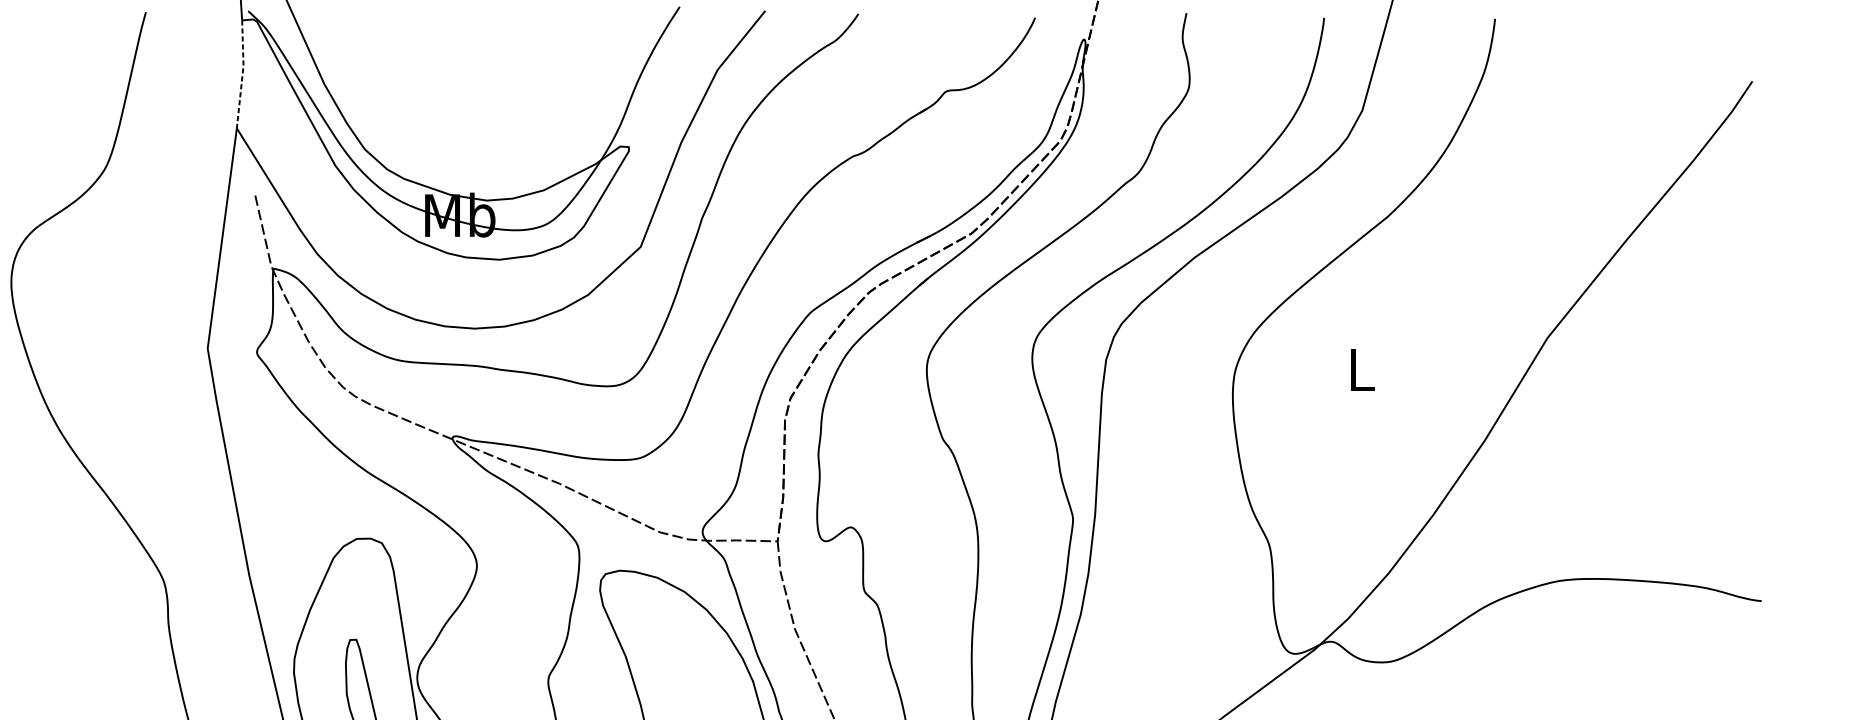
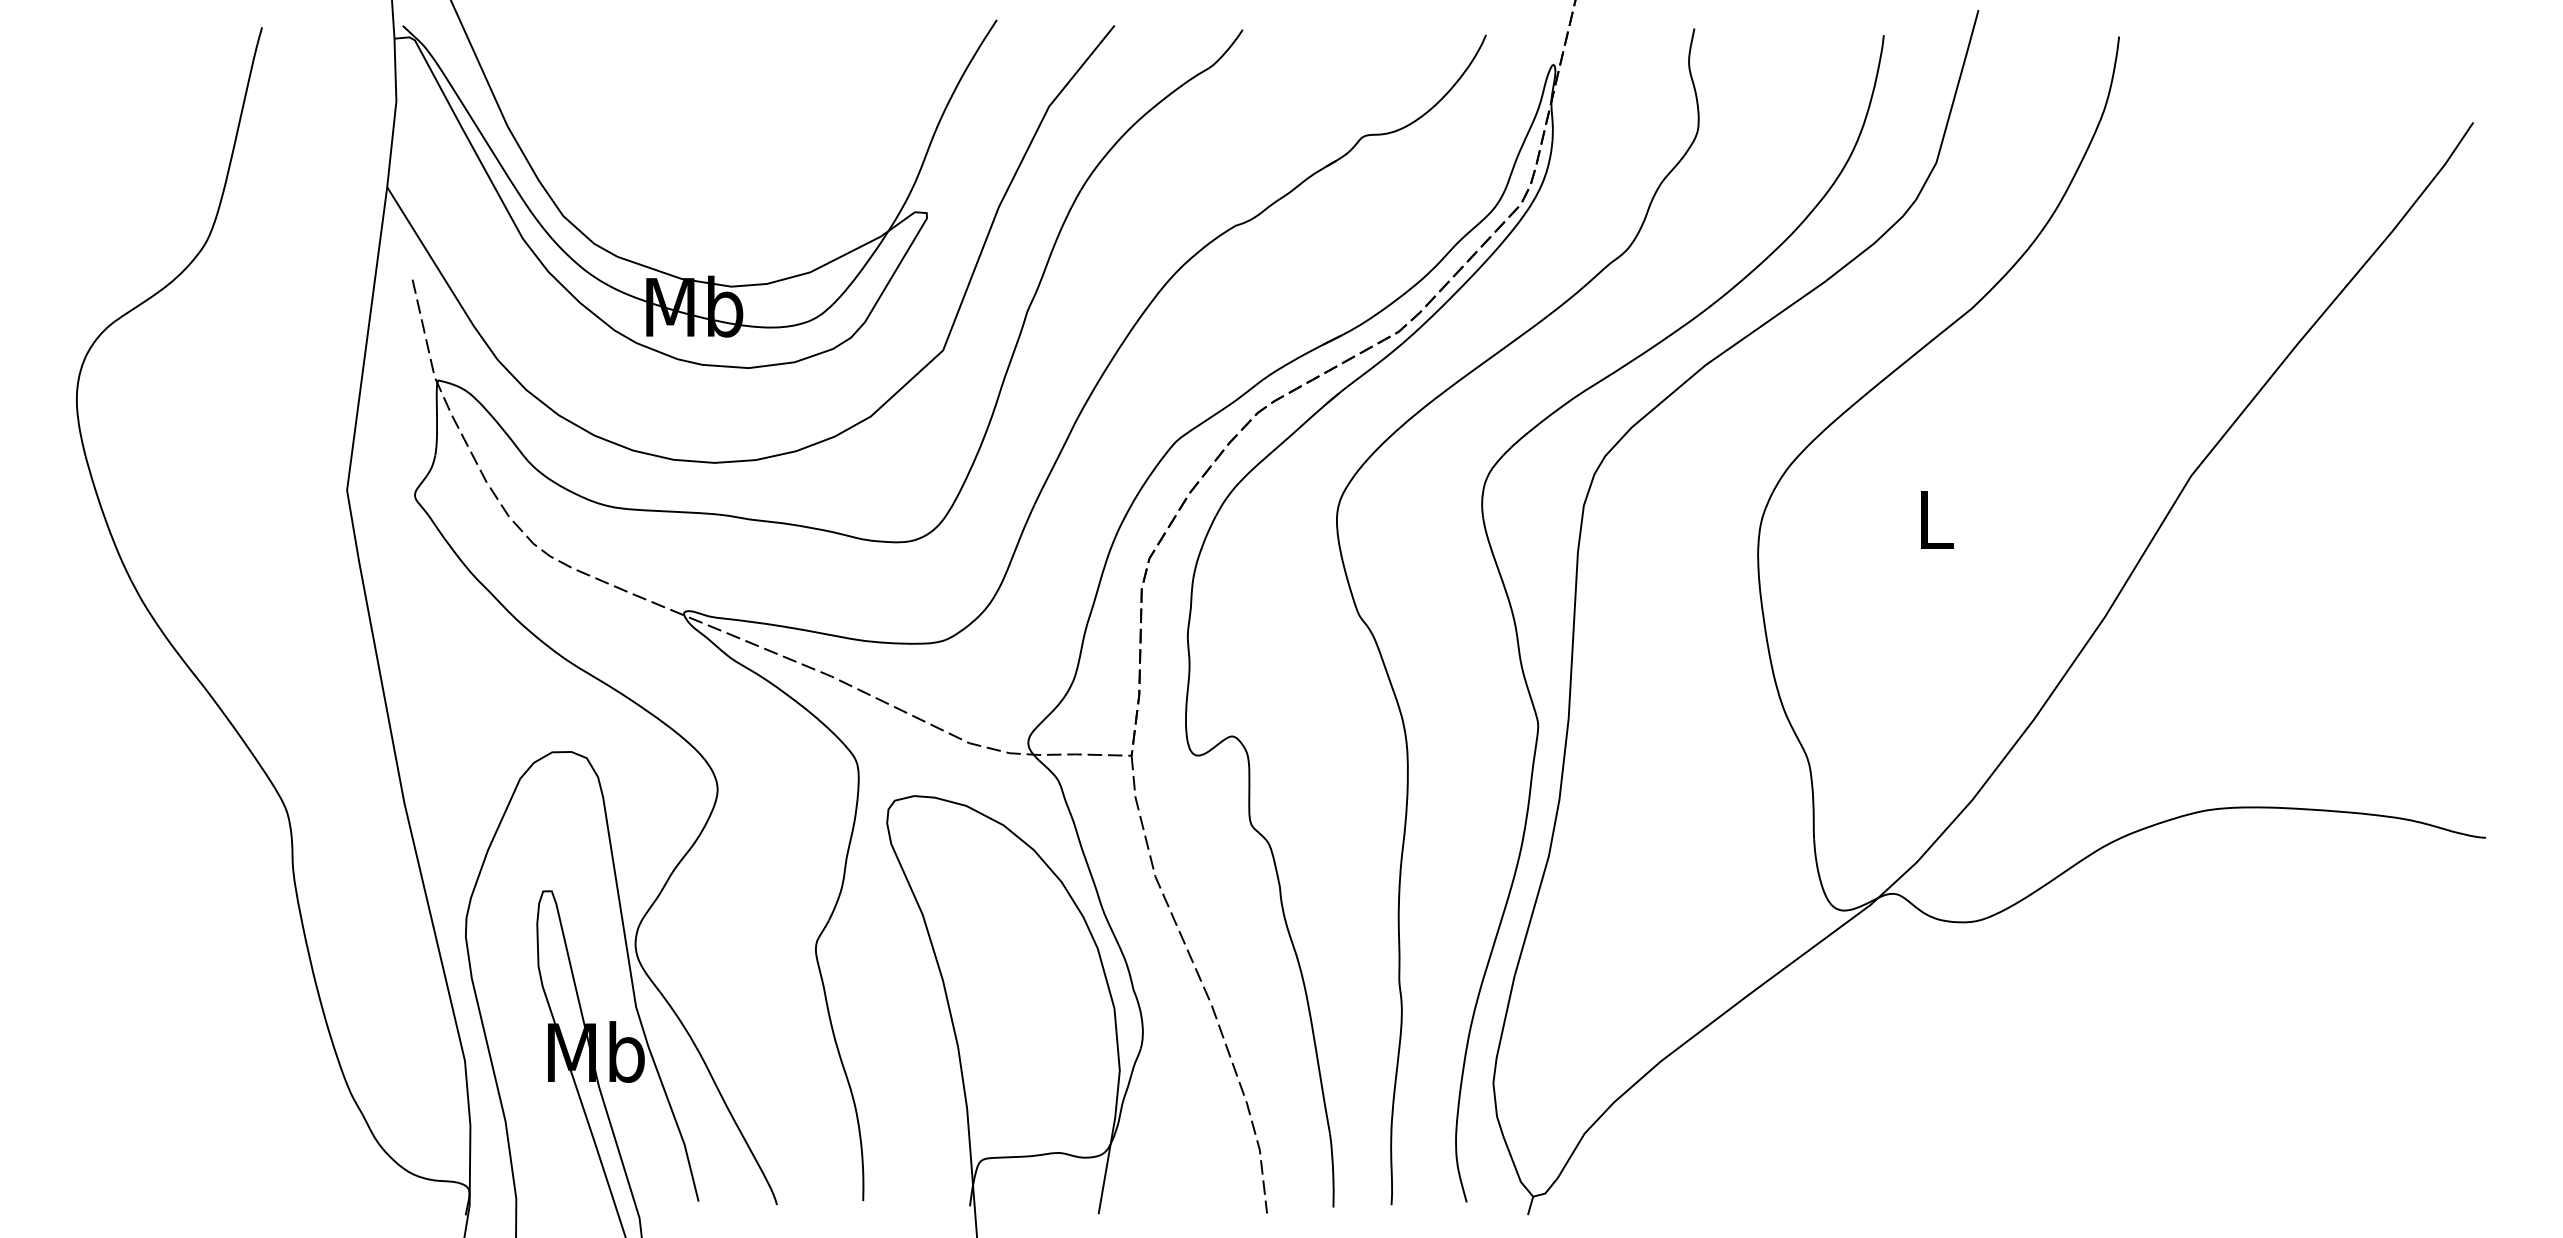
line: (242, 74) -> (395, 113), dashed -> solid

